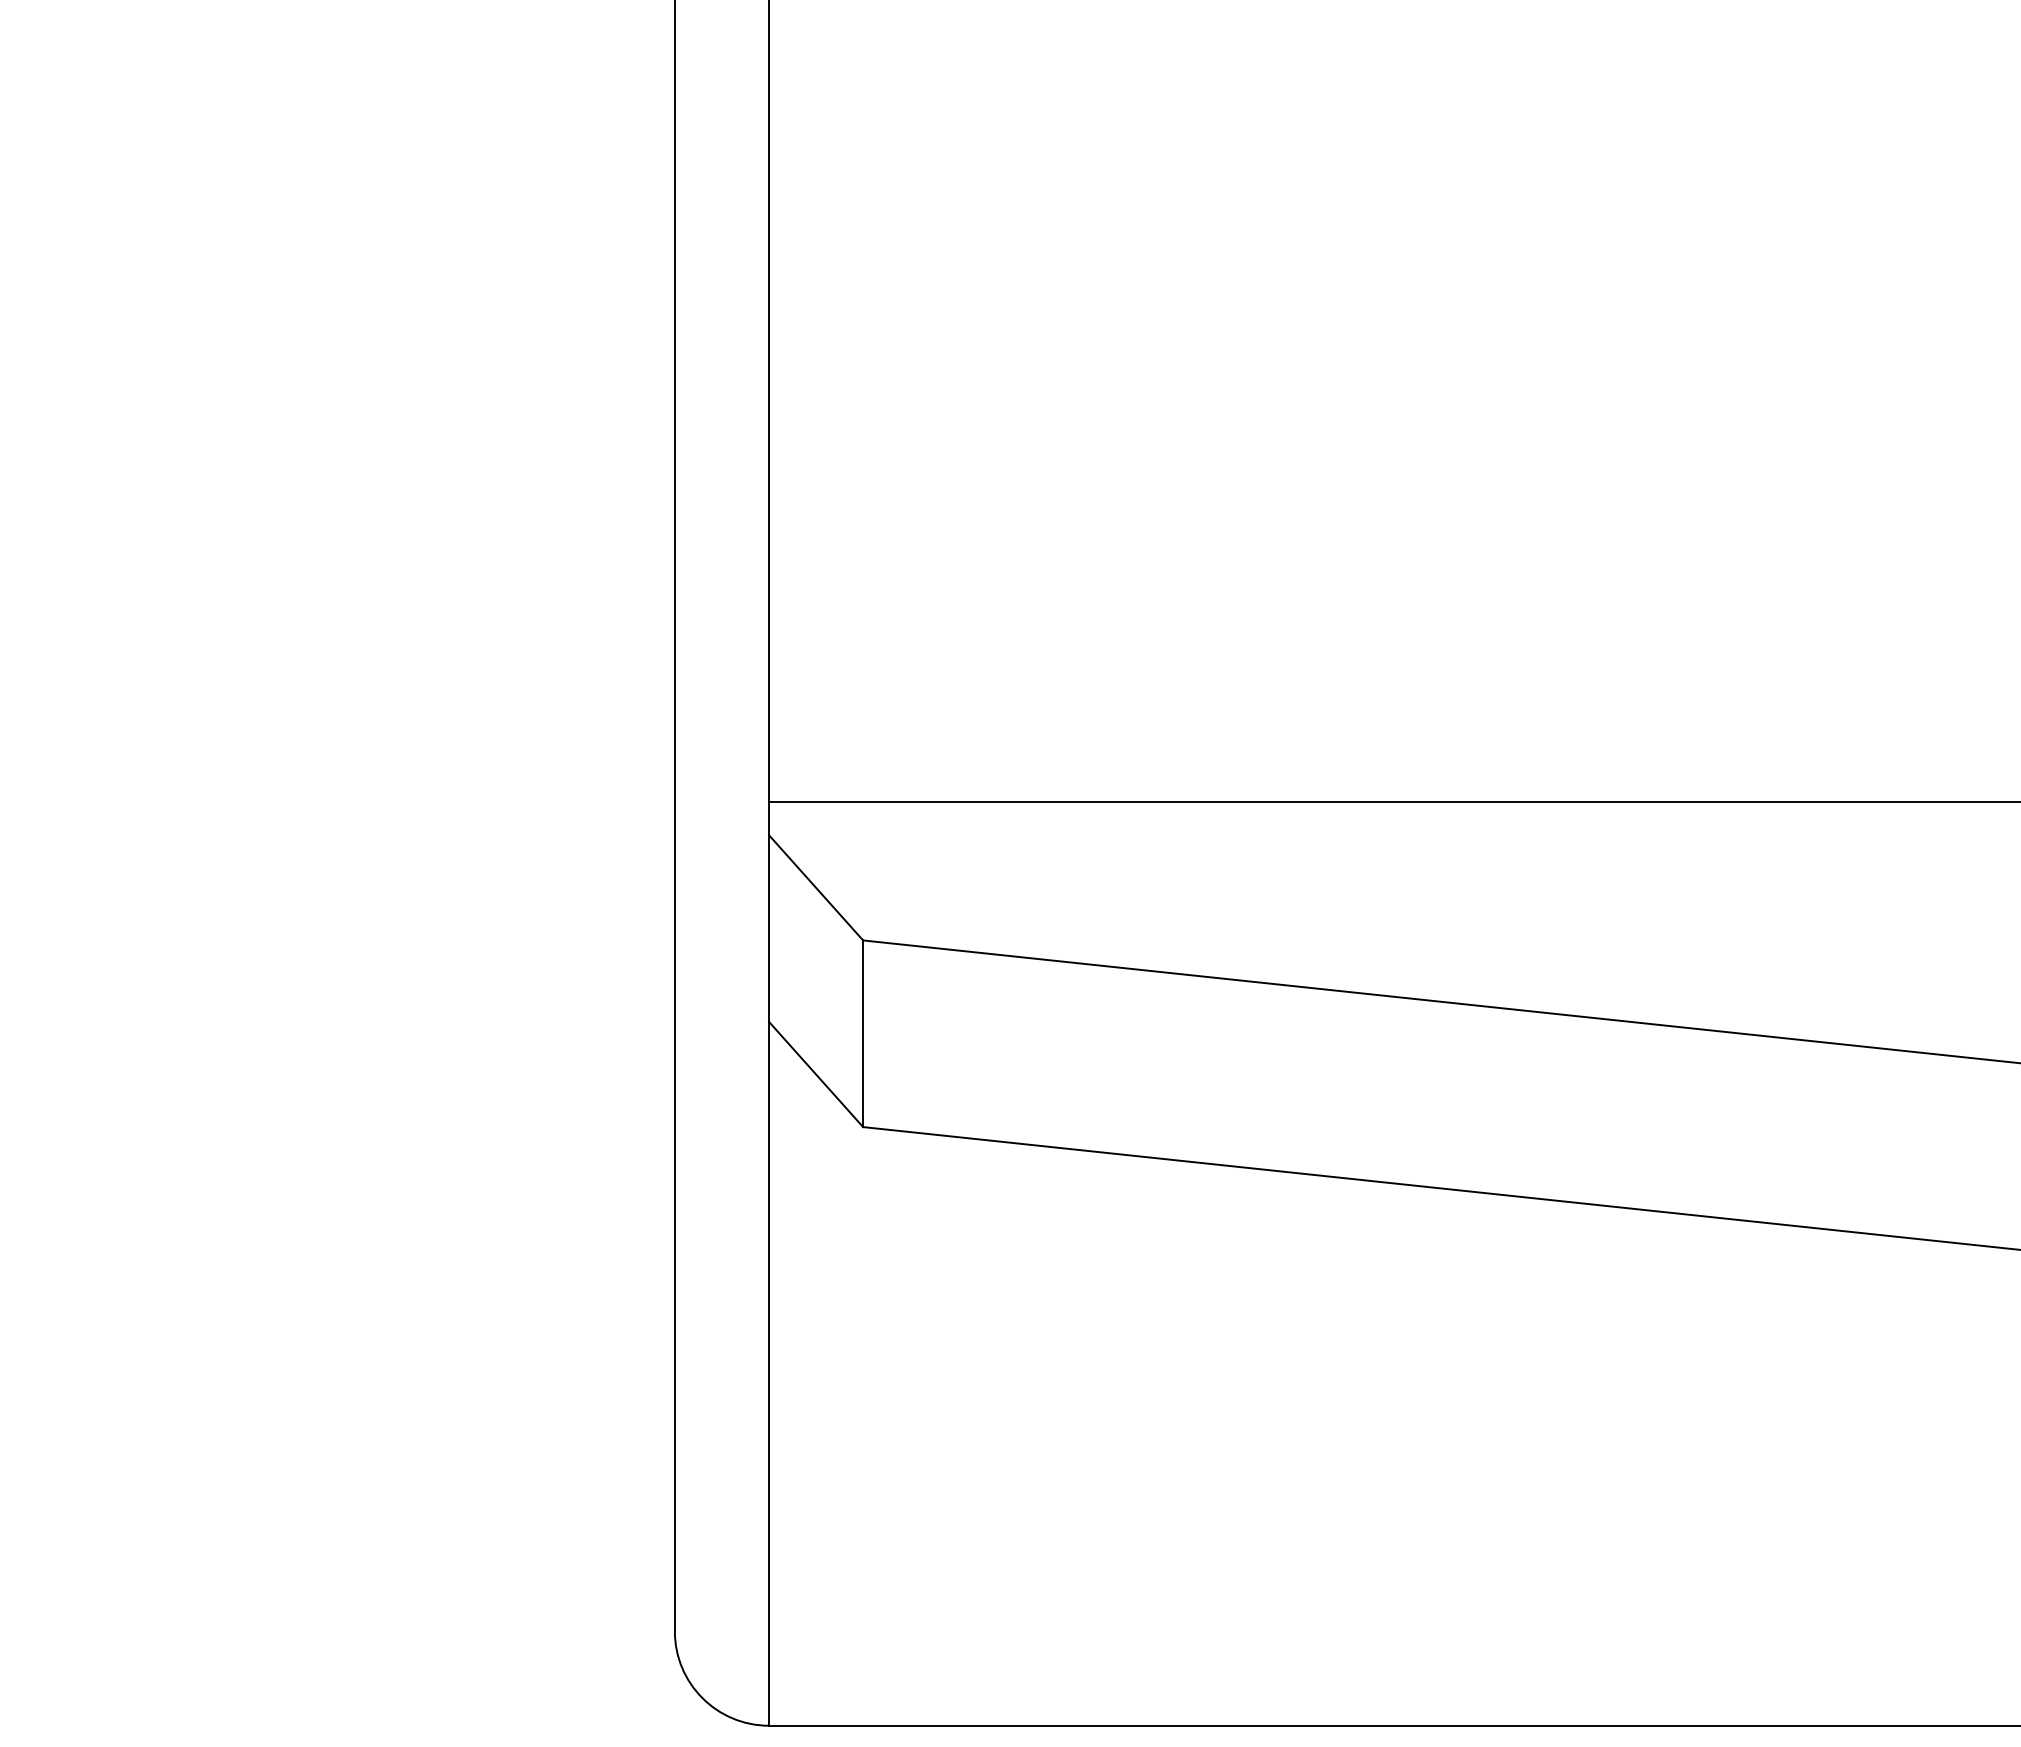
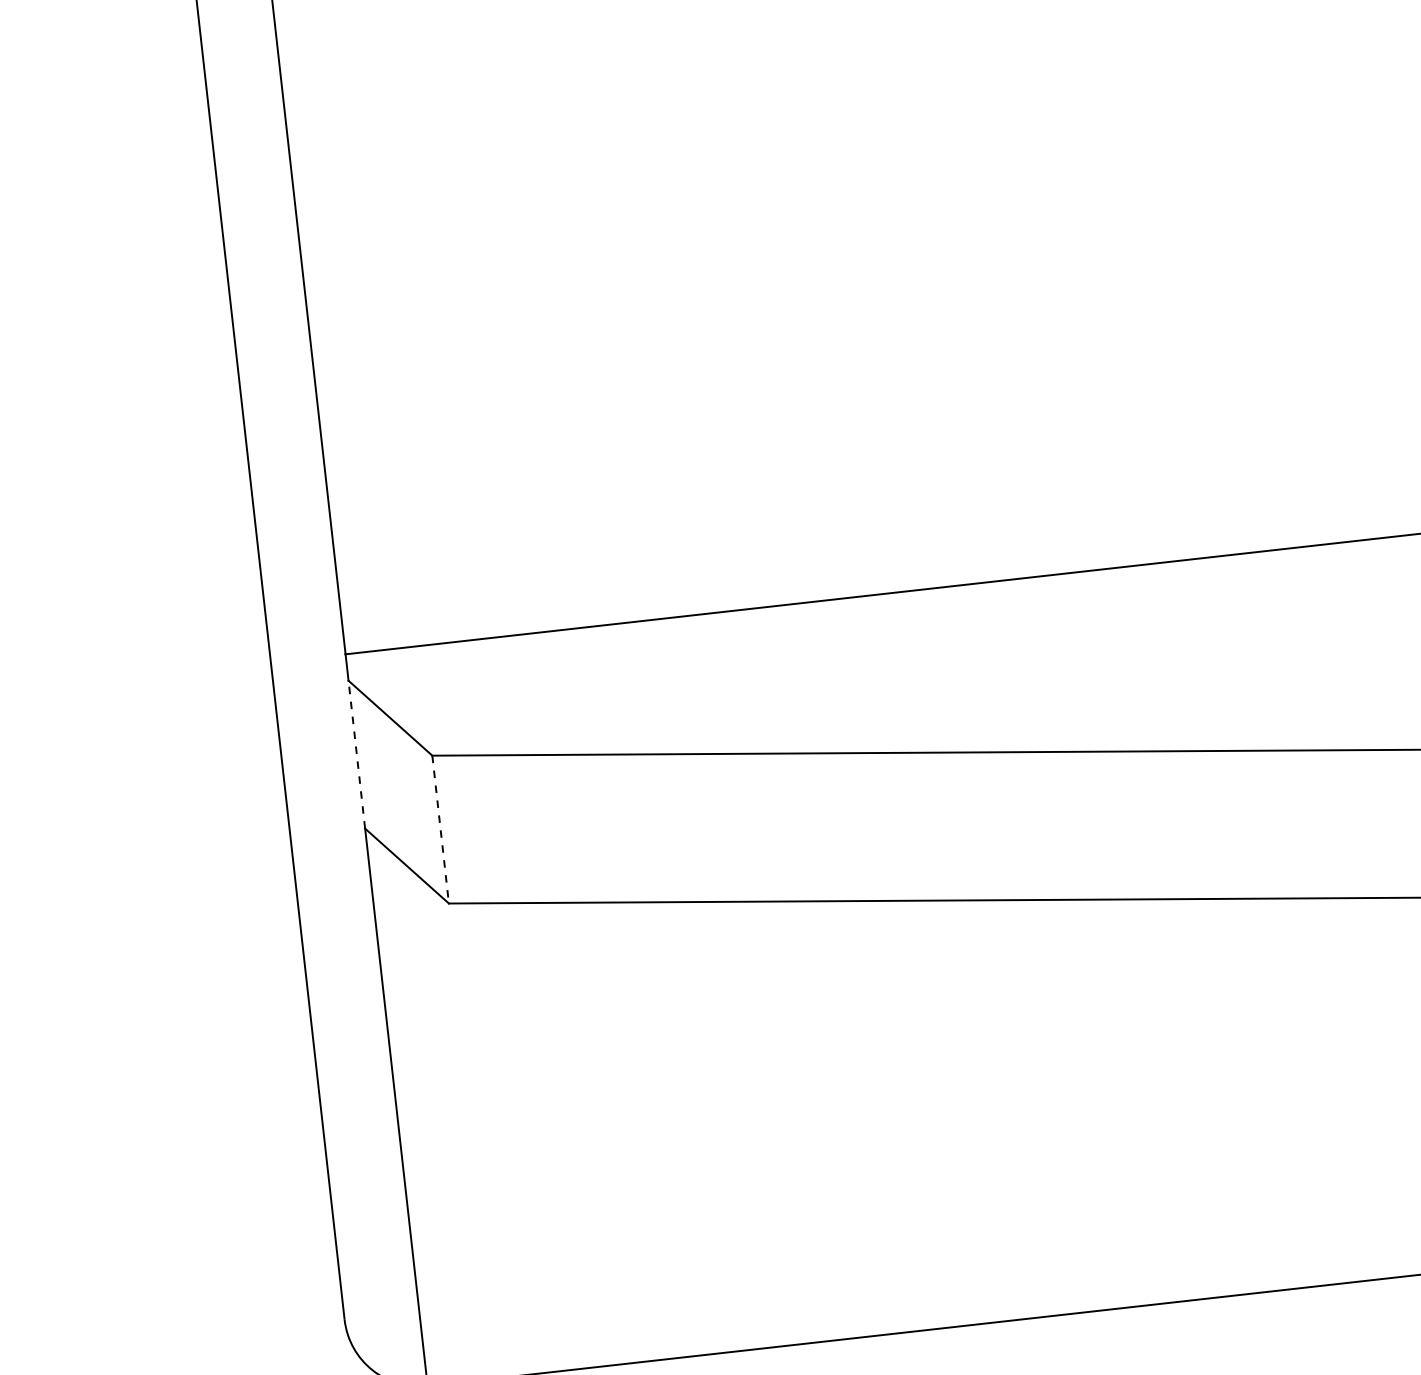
line: (769, 928) -> (357, 754), solid -> dashed
line: (863, 1034) -> (440, 830), solid -> dashed

